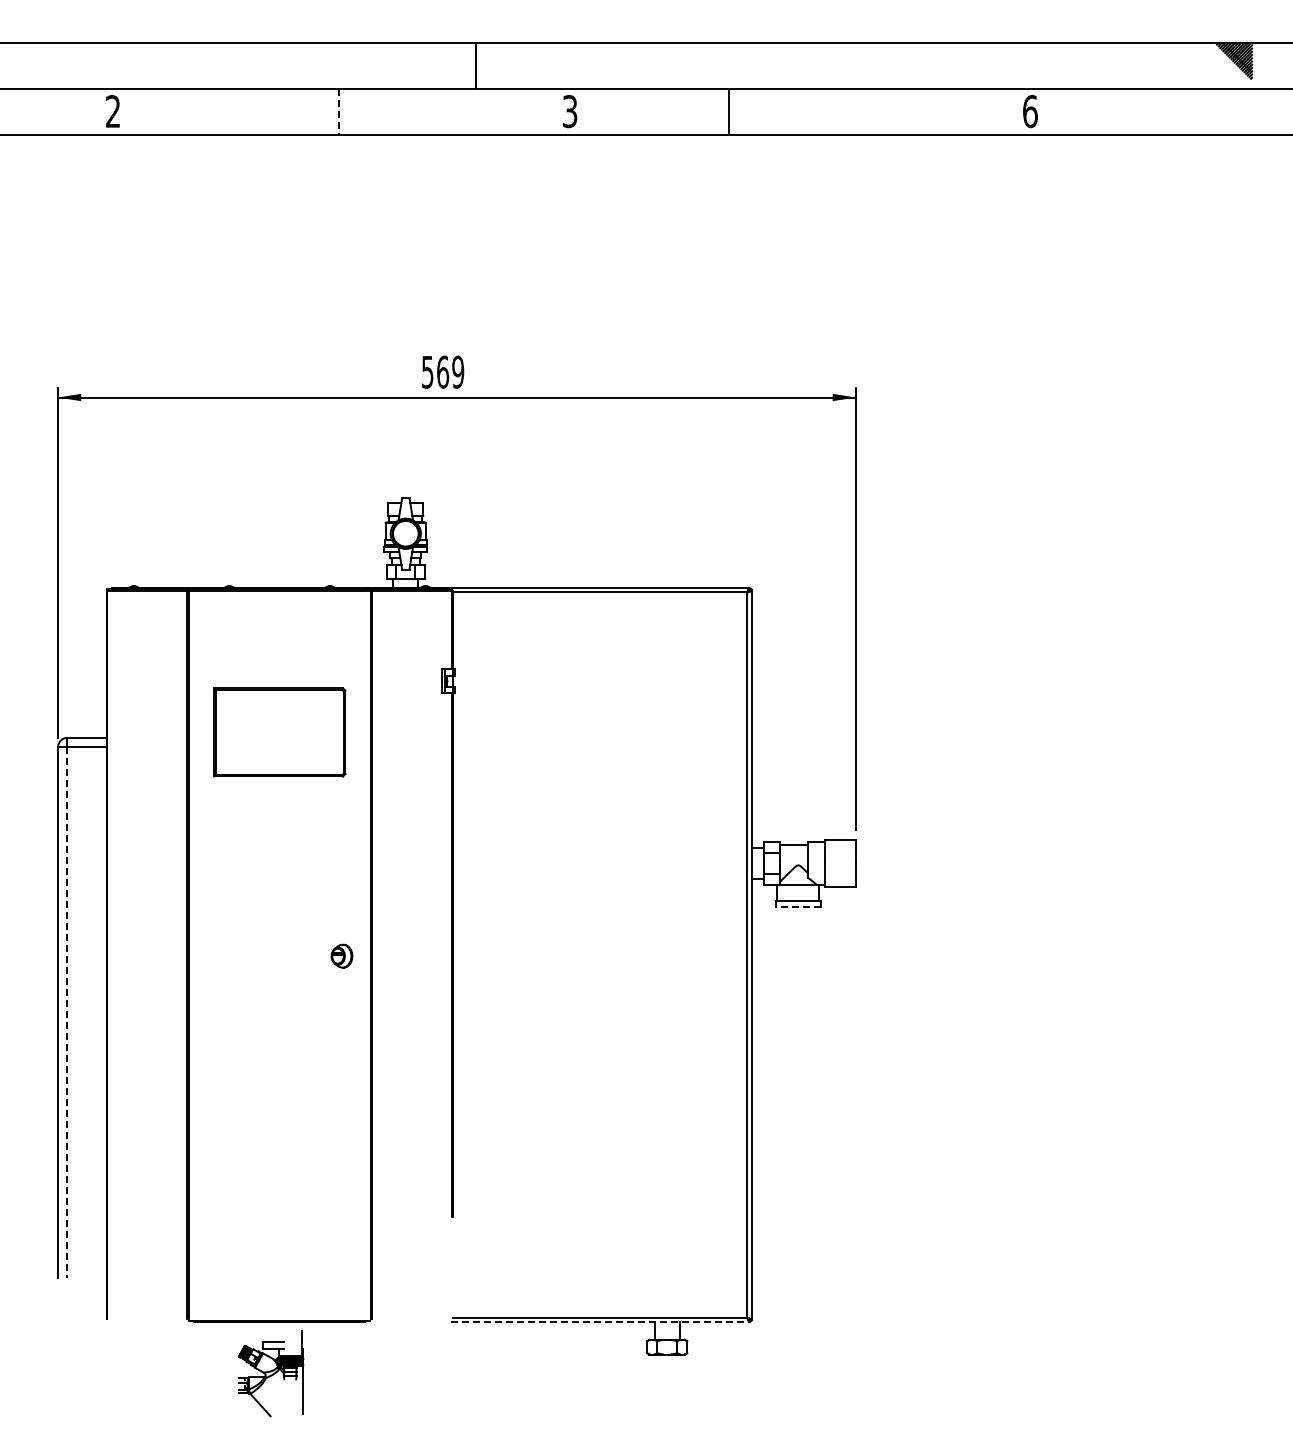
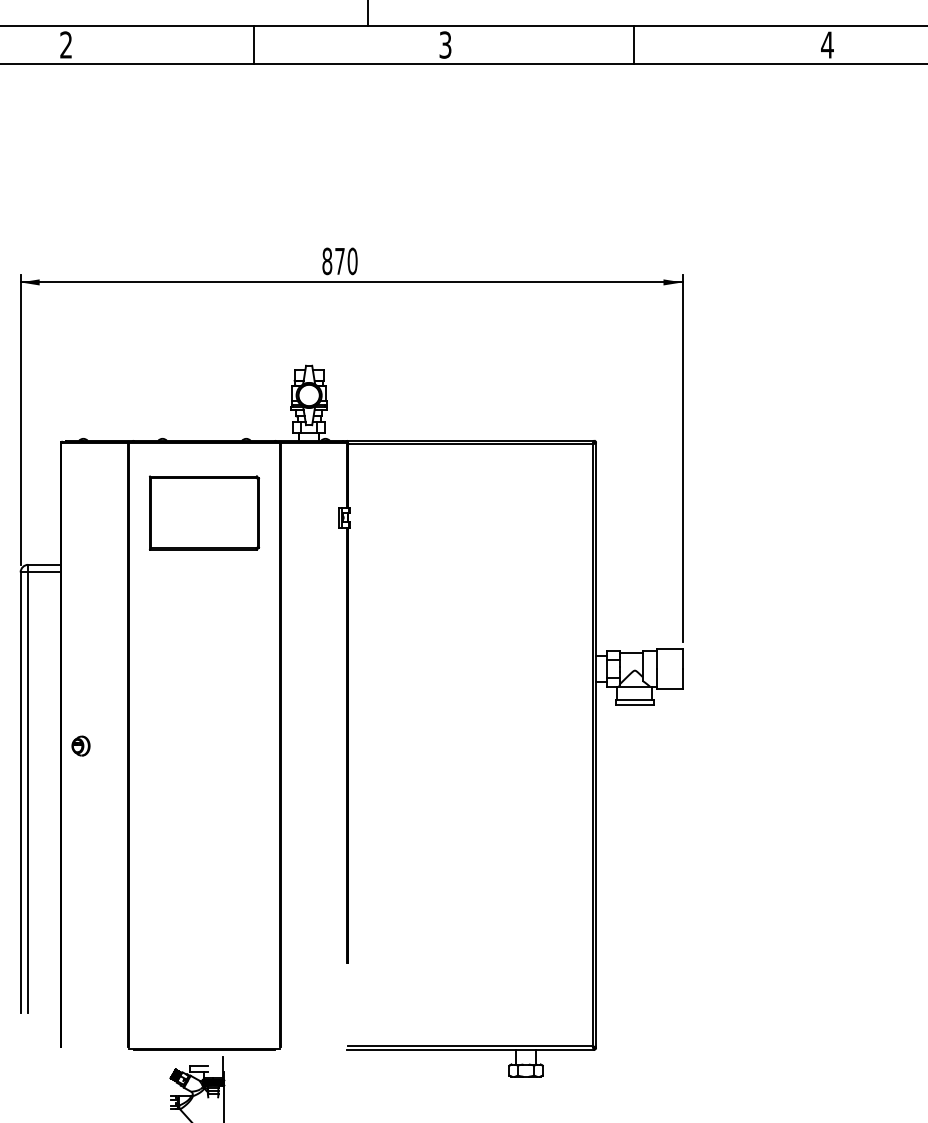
line: (338, 111) -> (253, 45), dashed -> solid
line: (729, 111) -> (634, 45), moved
text: (1030, 111) -> (827, 45), 6 -> 4
text: (442, 371) -> (339, 260), 569 -> 870
part: (279, 732) -> (204, 513), moved
line: (797, 907) -> (634, 705), dashed -> solid
part: (341, 955) -> (80, 745), moved
line: (67, 1012) -> (28, 792), dashed -> solid
line: (600, 1322) -> (470, 1050), dashed -> solid

